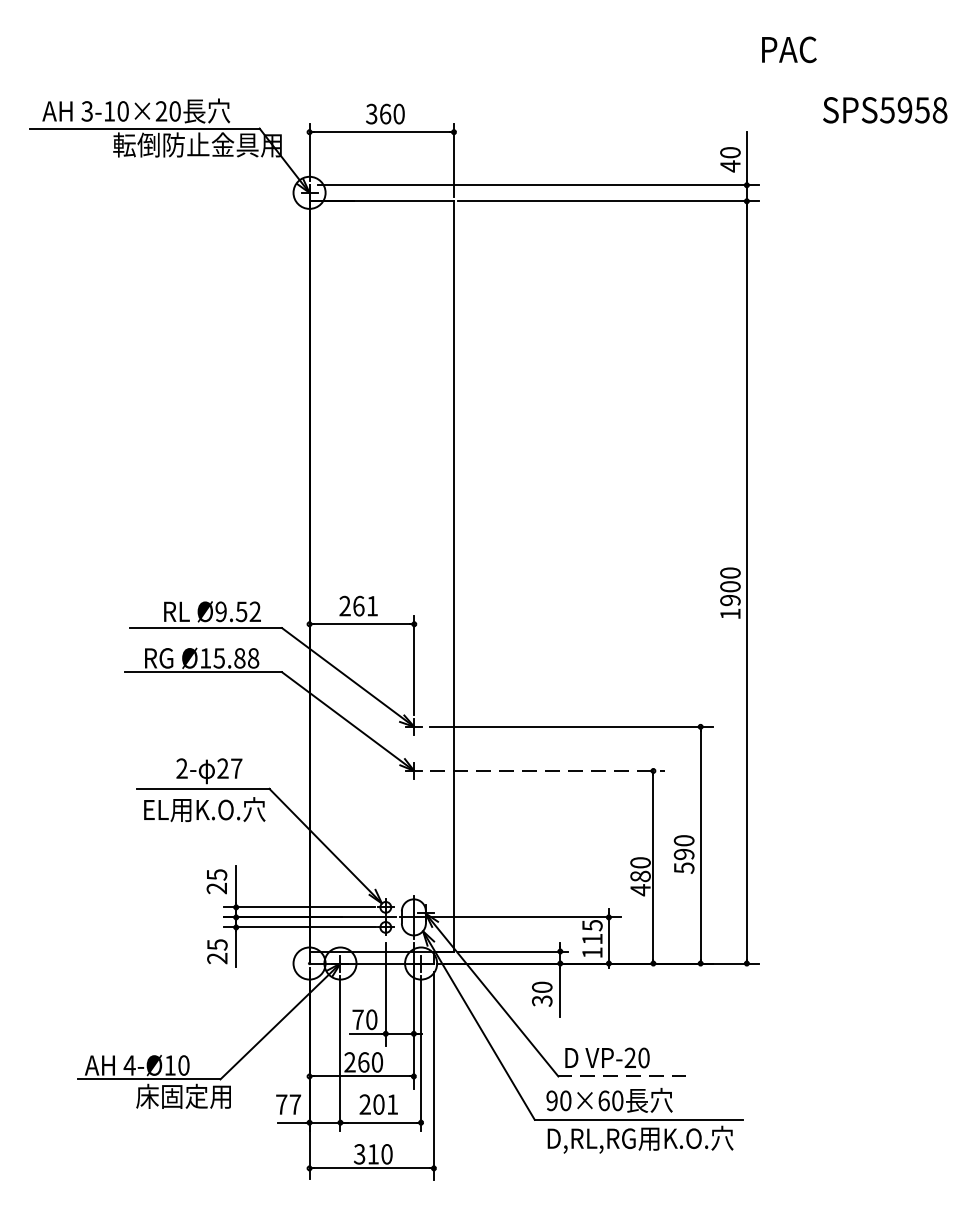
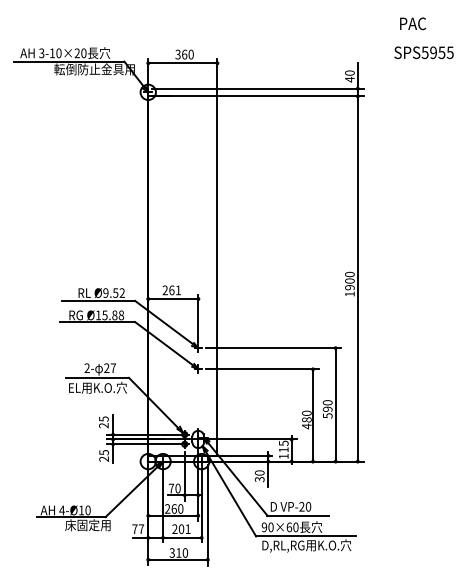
text: (790, 49) -> (413, 23), moved
text: (938, 109) -> (449, 52), SPS5958 -> SPS5955
line: (547, 771) -> (262, 369), dashed -> solid
line: (623, 1076) -> (298, 515), dashed -> solid

